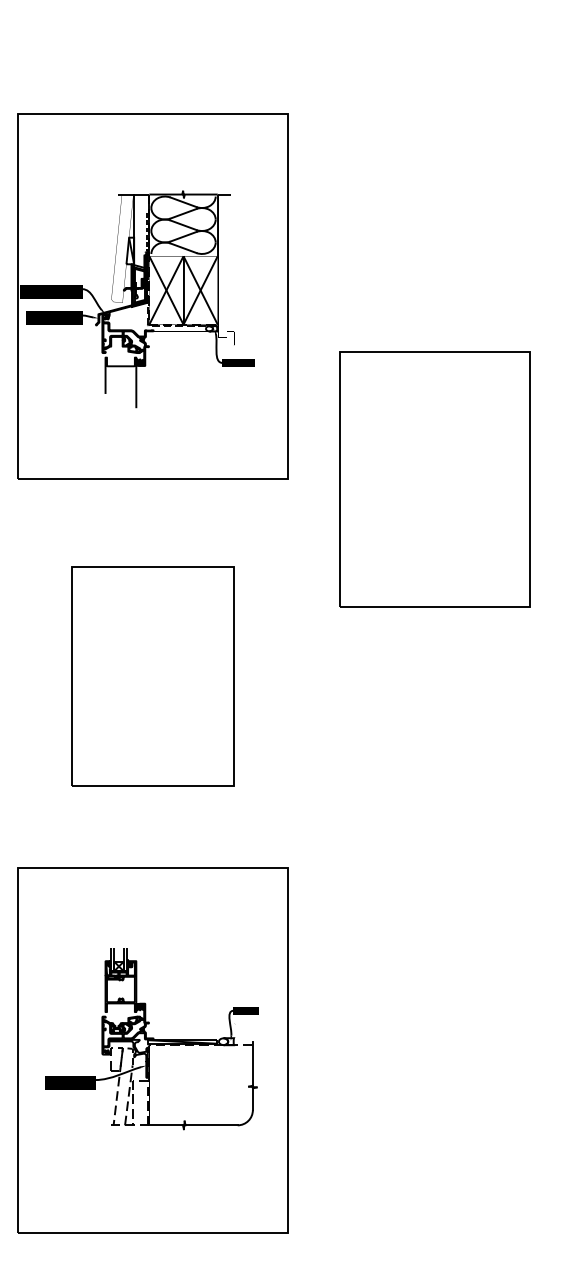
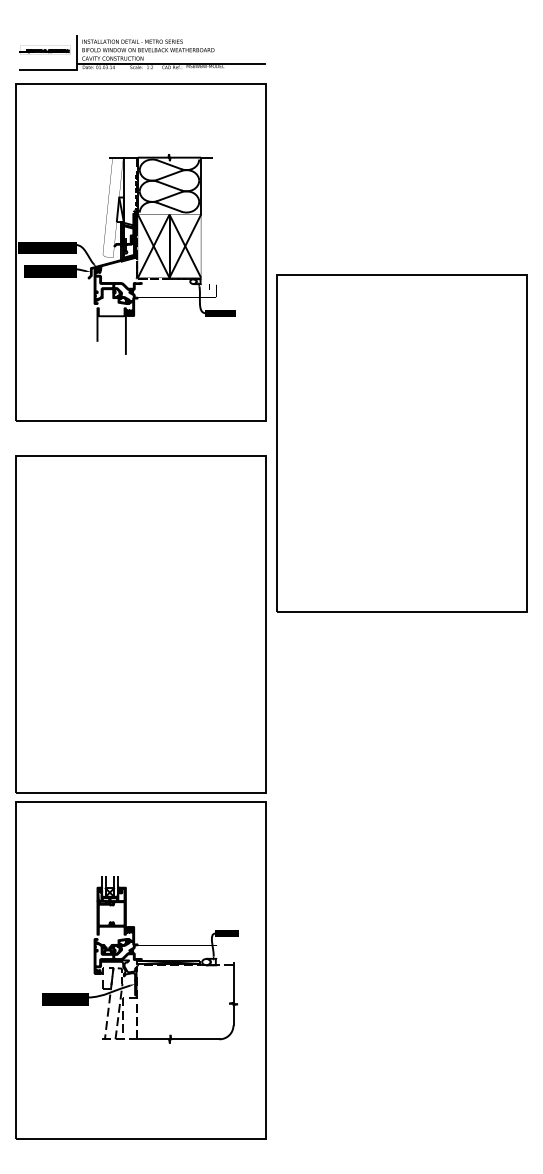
part: (154, 57) -> (142, 53), added
part: (152, 296) -> (140, 251), moved
part: (434, 479) -> (401, 442), size x1.43
part: (152, 676) -> (140, 624), size x1.67

